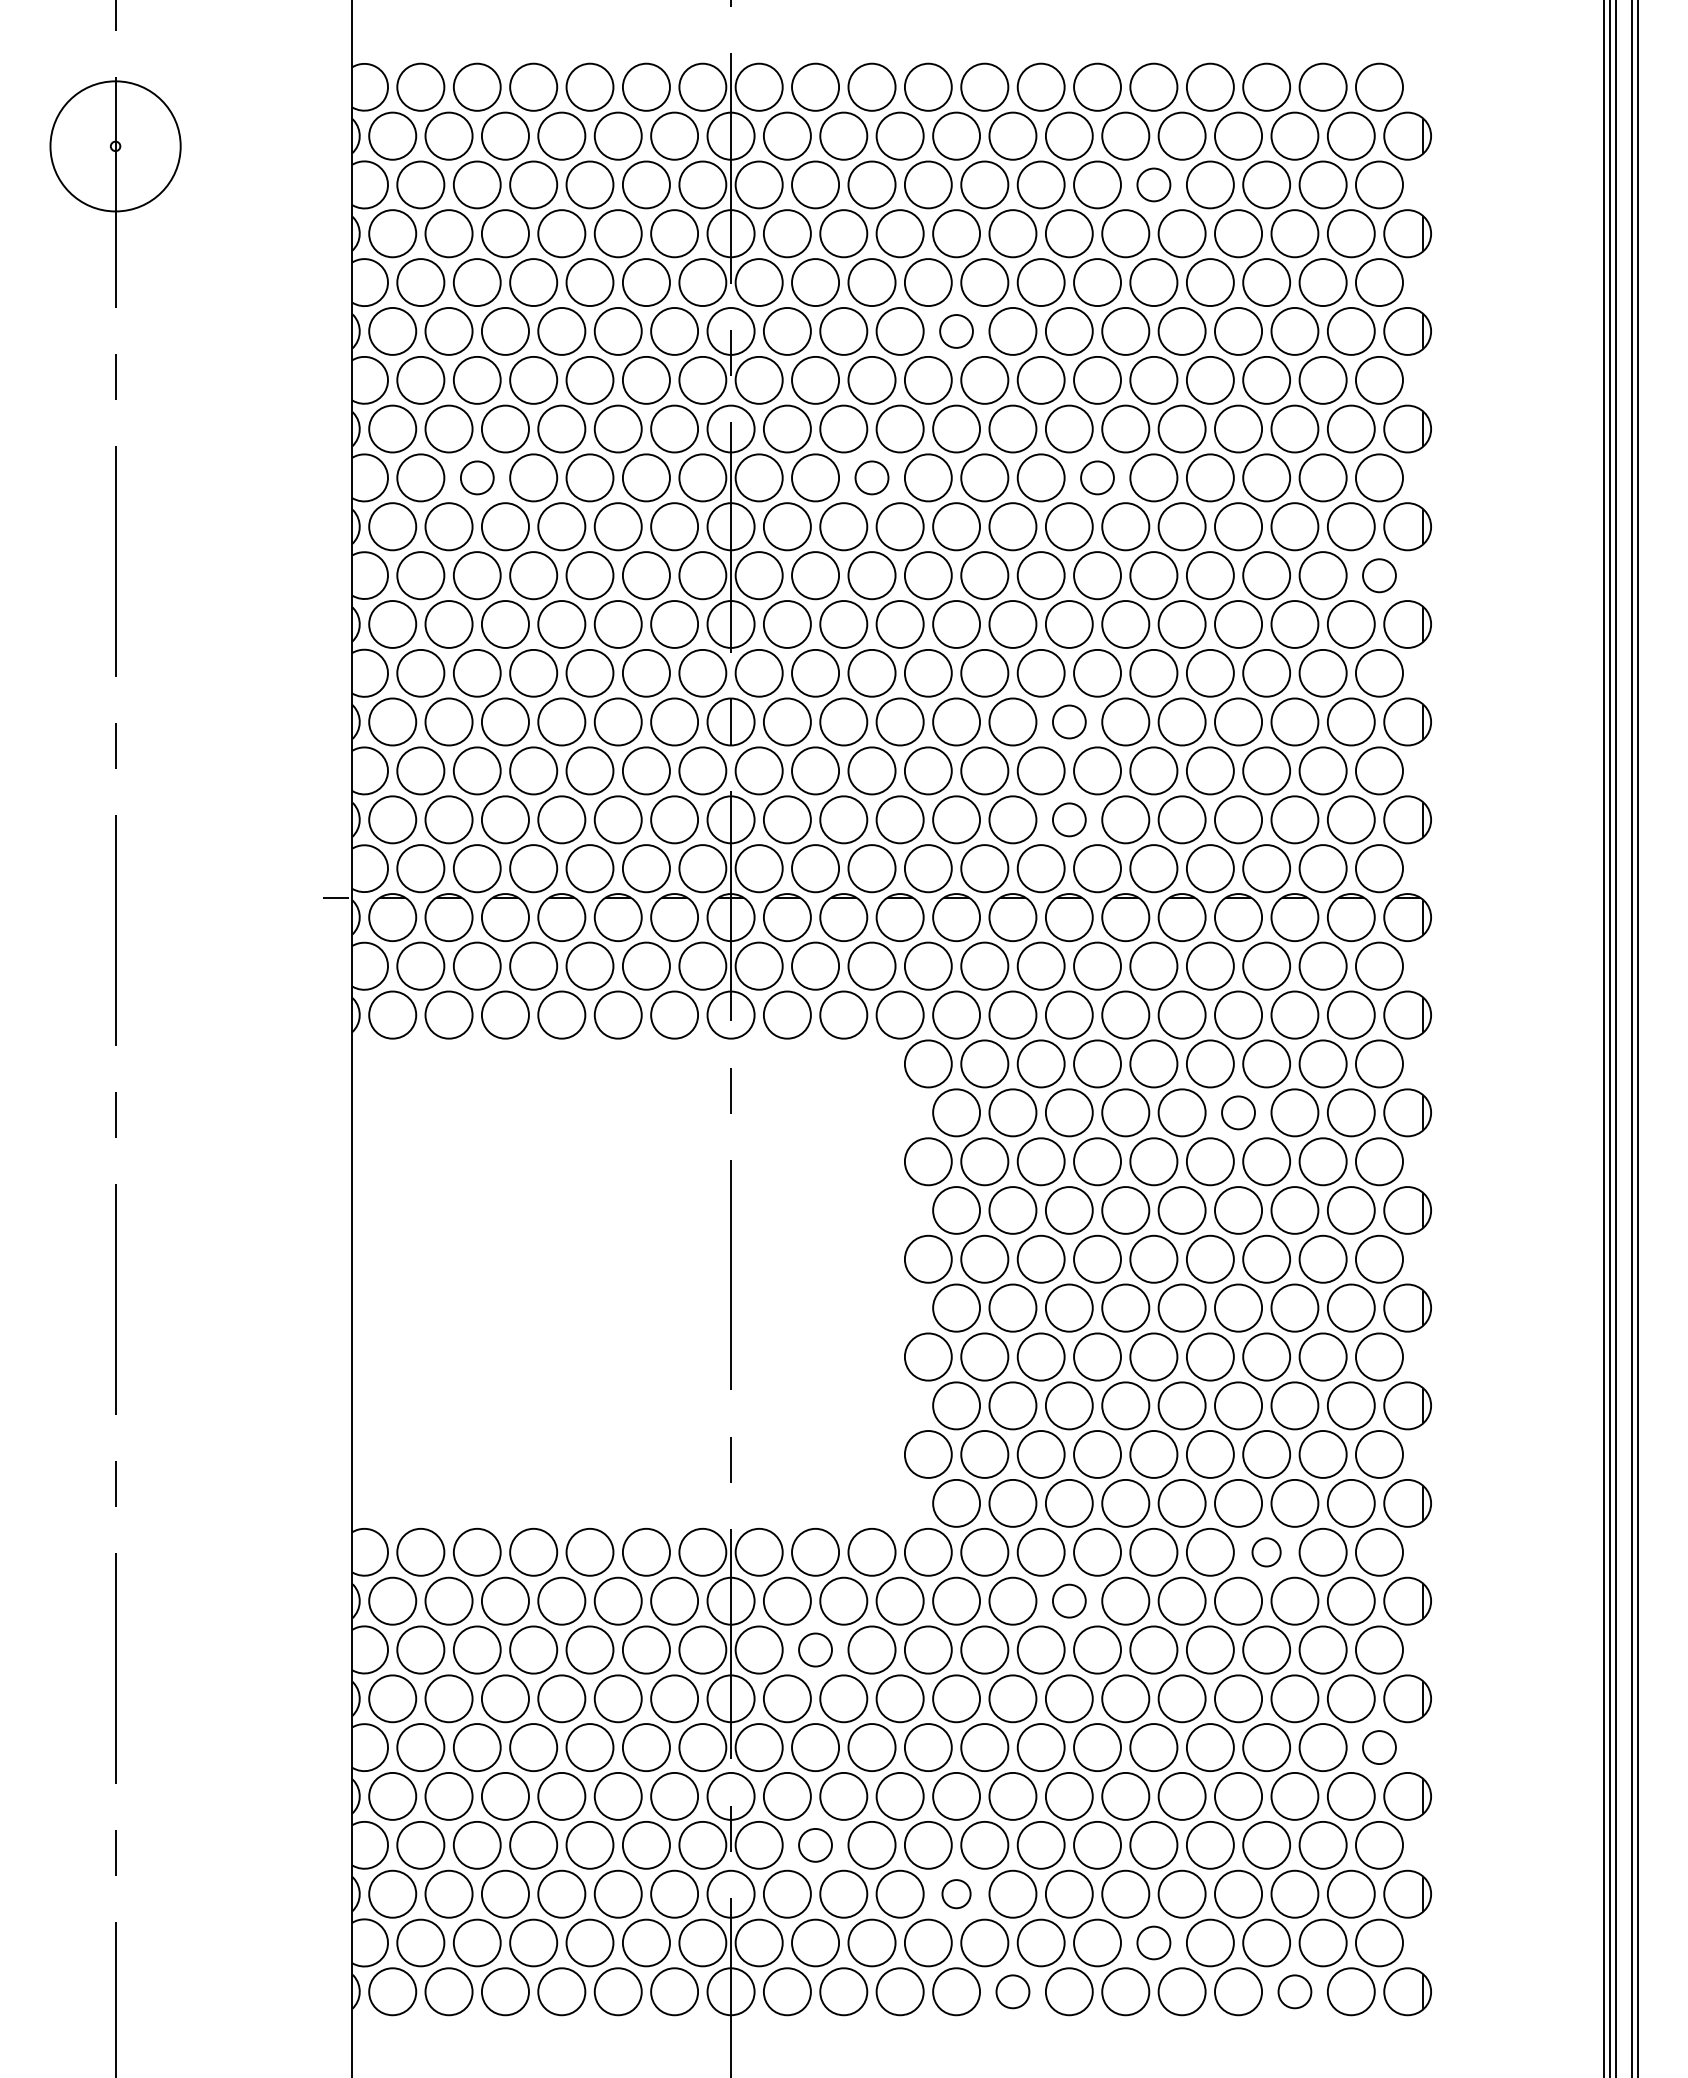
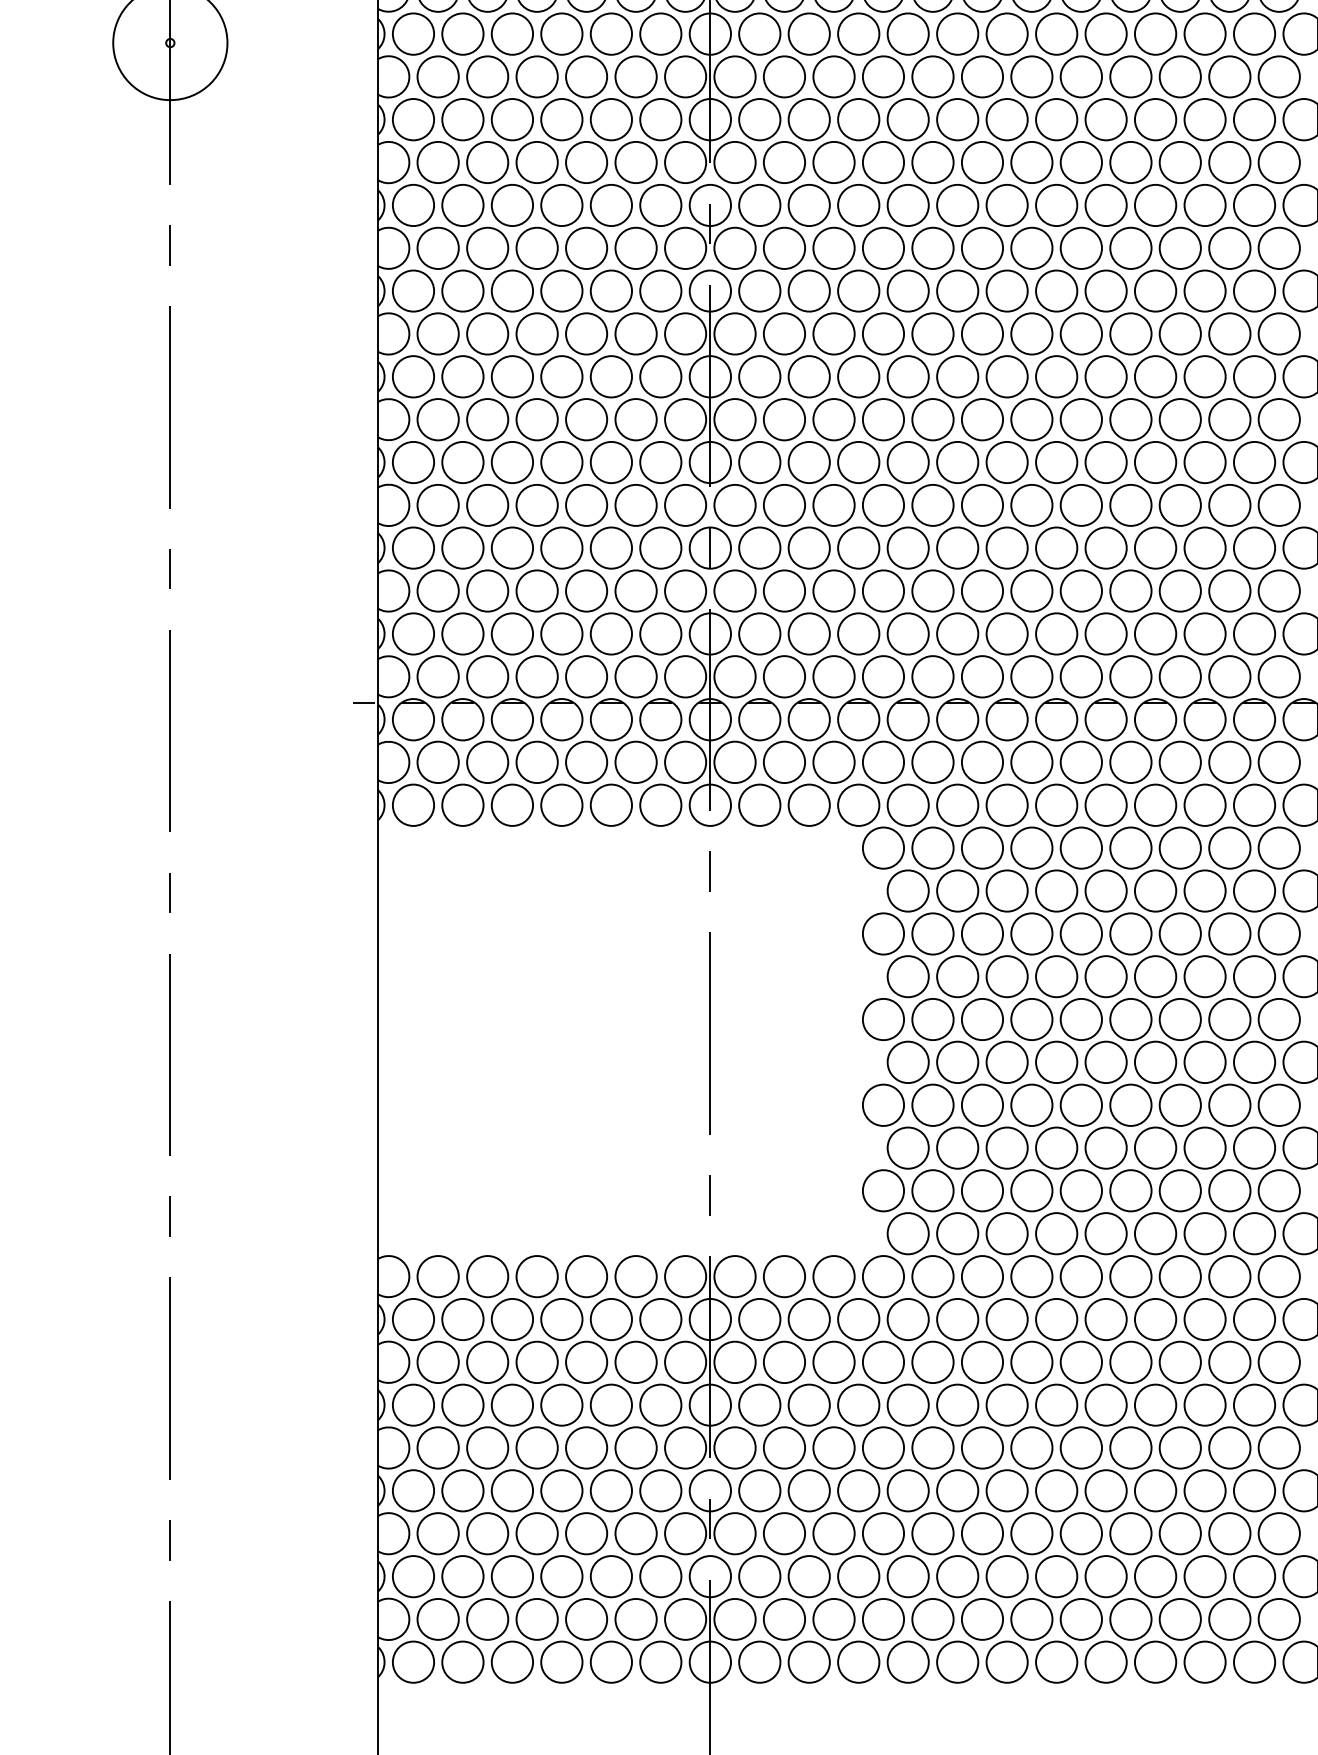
part: (1153, 184) -> (1081, 76), size x1.43
part: (956, 331) -> (908, 205), size x1.43
part: (477, 477) -> (487, 333), size x1.43
part: (871, 477) -> (833, 333), size x1.43
part: (1097, 477) -> (1031, 333), size x1.43
part: (1379, 575) -> (1279, 419), size x1.43
part: (1069, 721) -> (1007, 547), size x1.43
part: (1069, 819) -> (1007, 633), size x1.43
part: (1238, 1112) -> (1155, 890), size x1.43
part: (1266, 1552) -> (1180, 1276), size x1.67
part: (1069, 1600) -> (1007, 1318), size x1.43
part: (815, 1649) -> (784, 1361), size x1.43
part: (1379, 1747) -> (1279, 1447), size x1.43
part: (815, 1845) -> (784, 1533), size x1.43
part: (956, 1893) -> (908, 1575), size x1.67
part: (1153, 1942) -> (1081, 1618), size x1.43
part: (1012, 1991) -> (957, 1661), size x1.43
part: (1294, 1991) -> (1204, 1661), size x1.43

